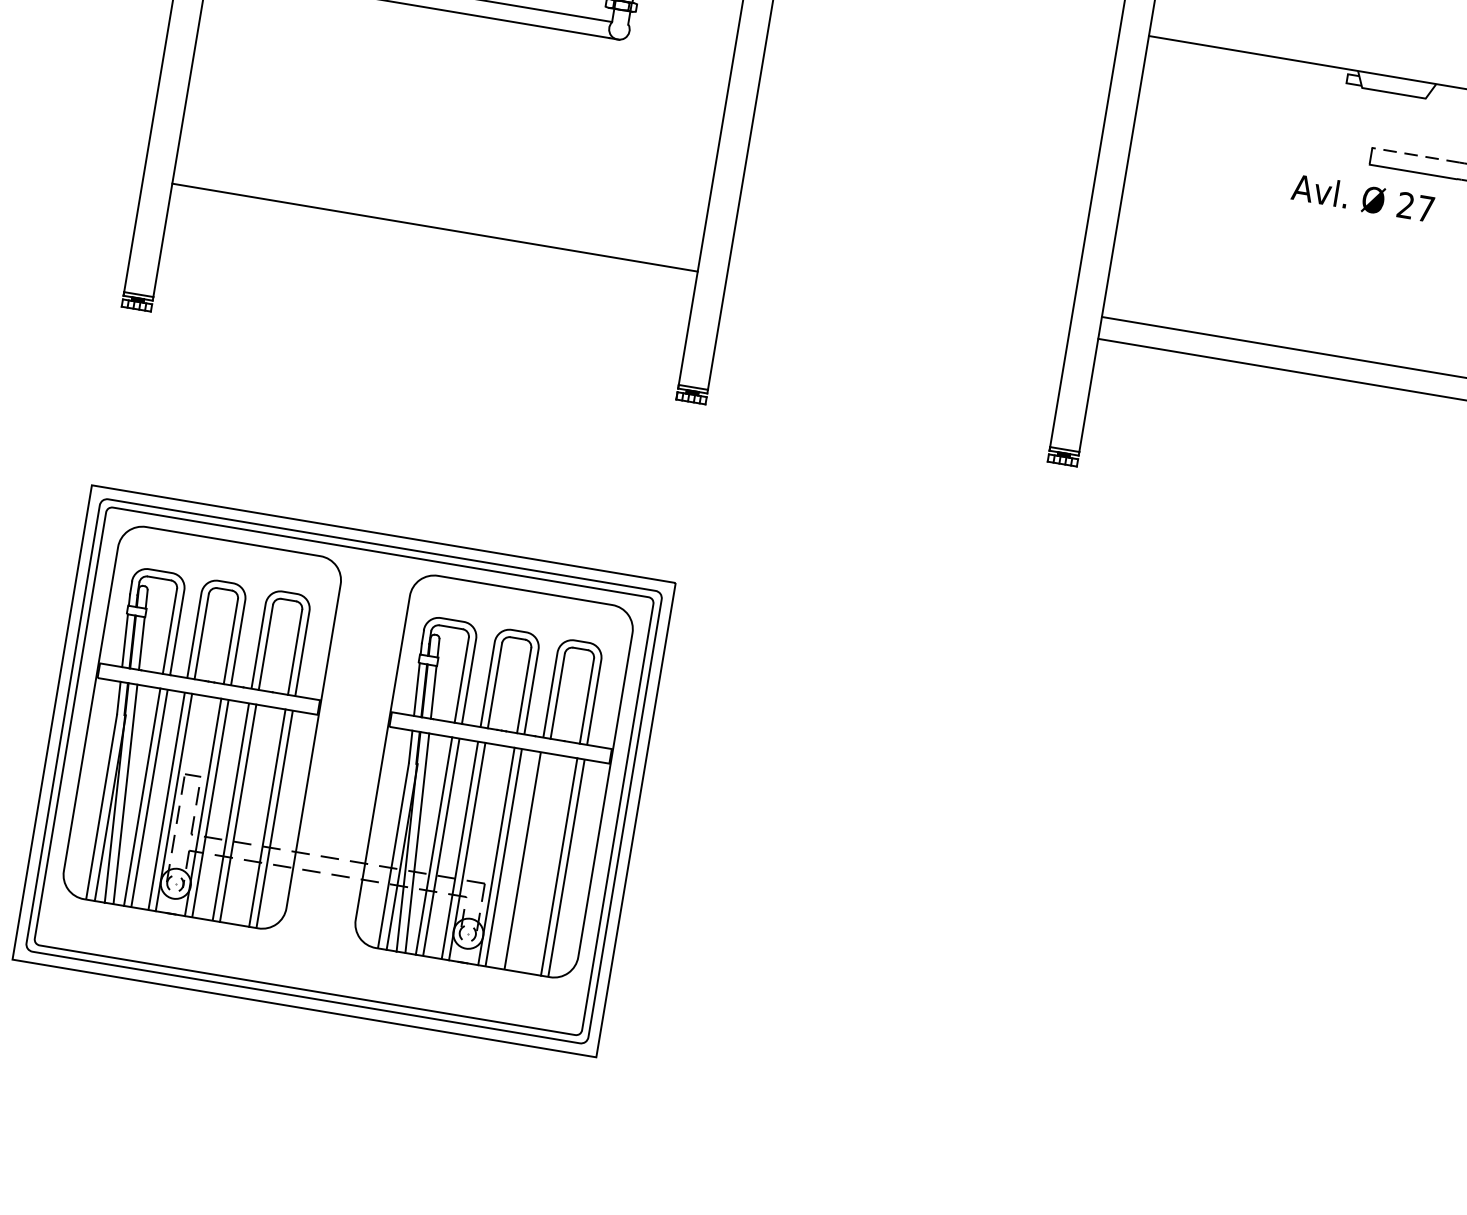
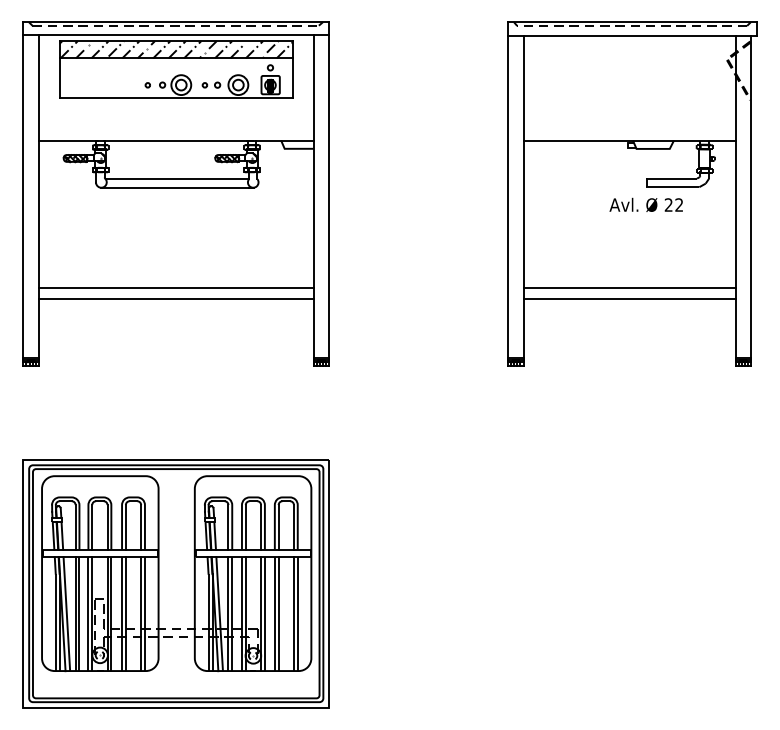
line: (1415, 154) -> (669, 178), dashed -> solid
line: (437, 205) -> (175, 287), added
text: (1426, 207) -> (679, 204), 27 -> 22
line: (529, 862) -> (278, 614), added

